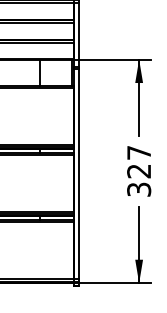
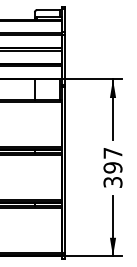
text: (138, 170) -> (112, 167), 327 -> 397

